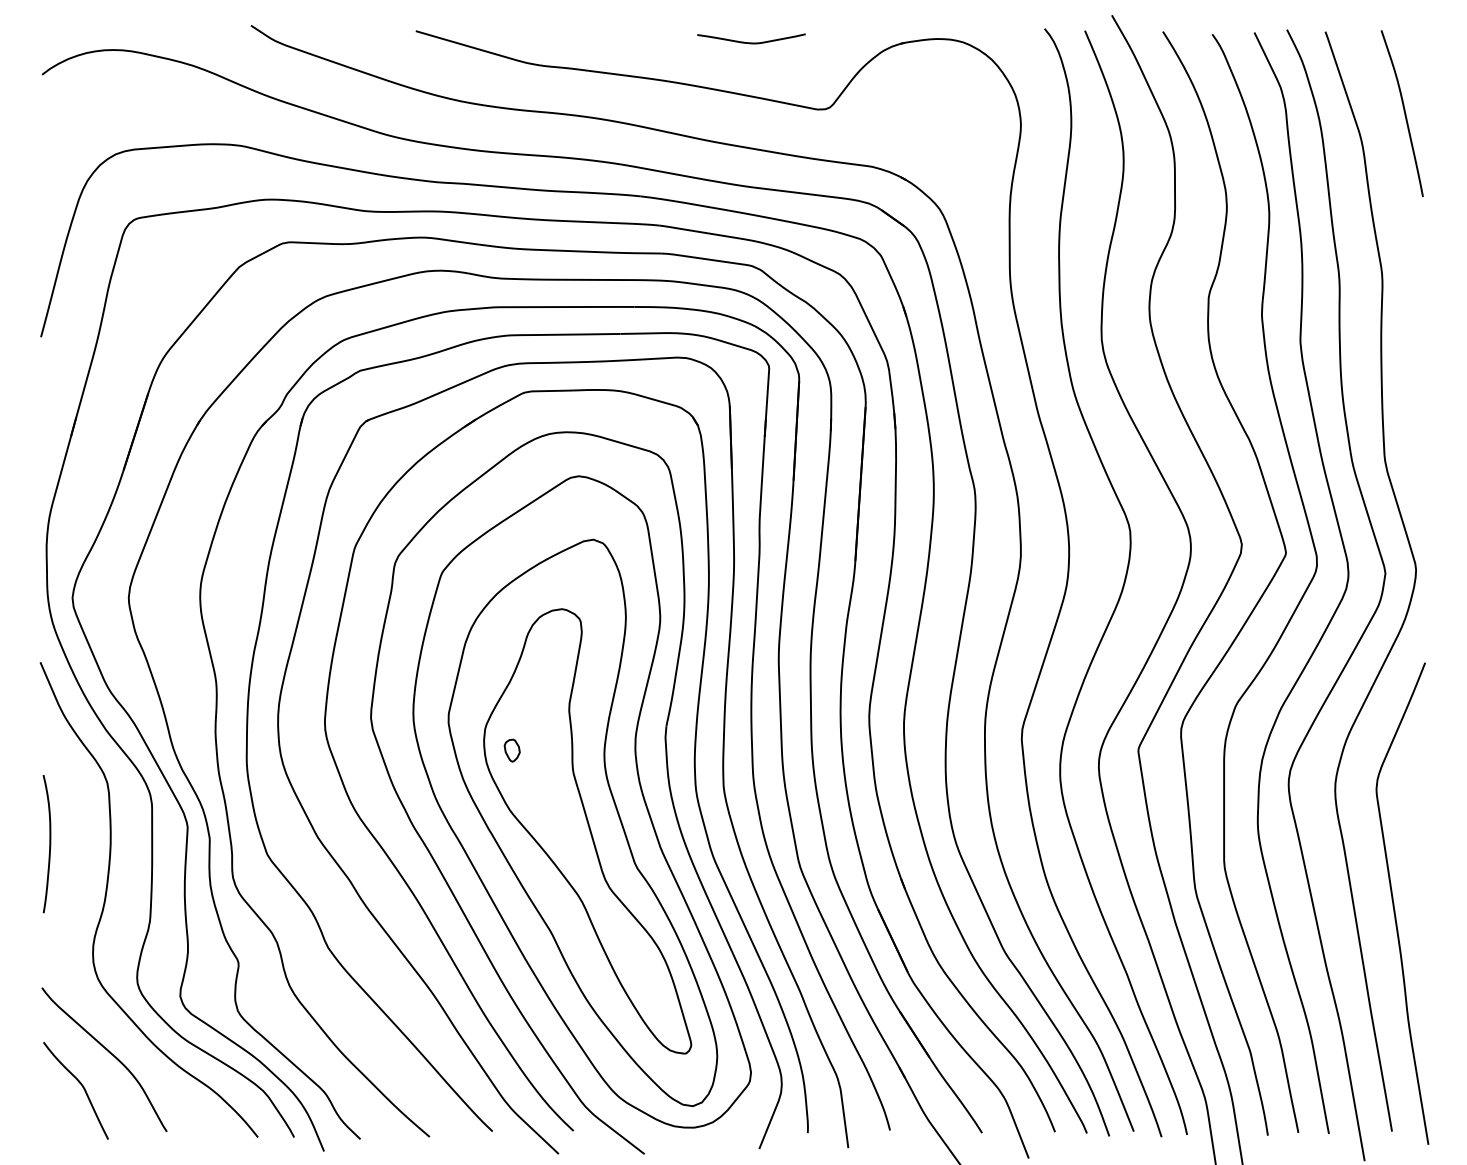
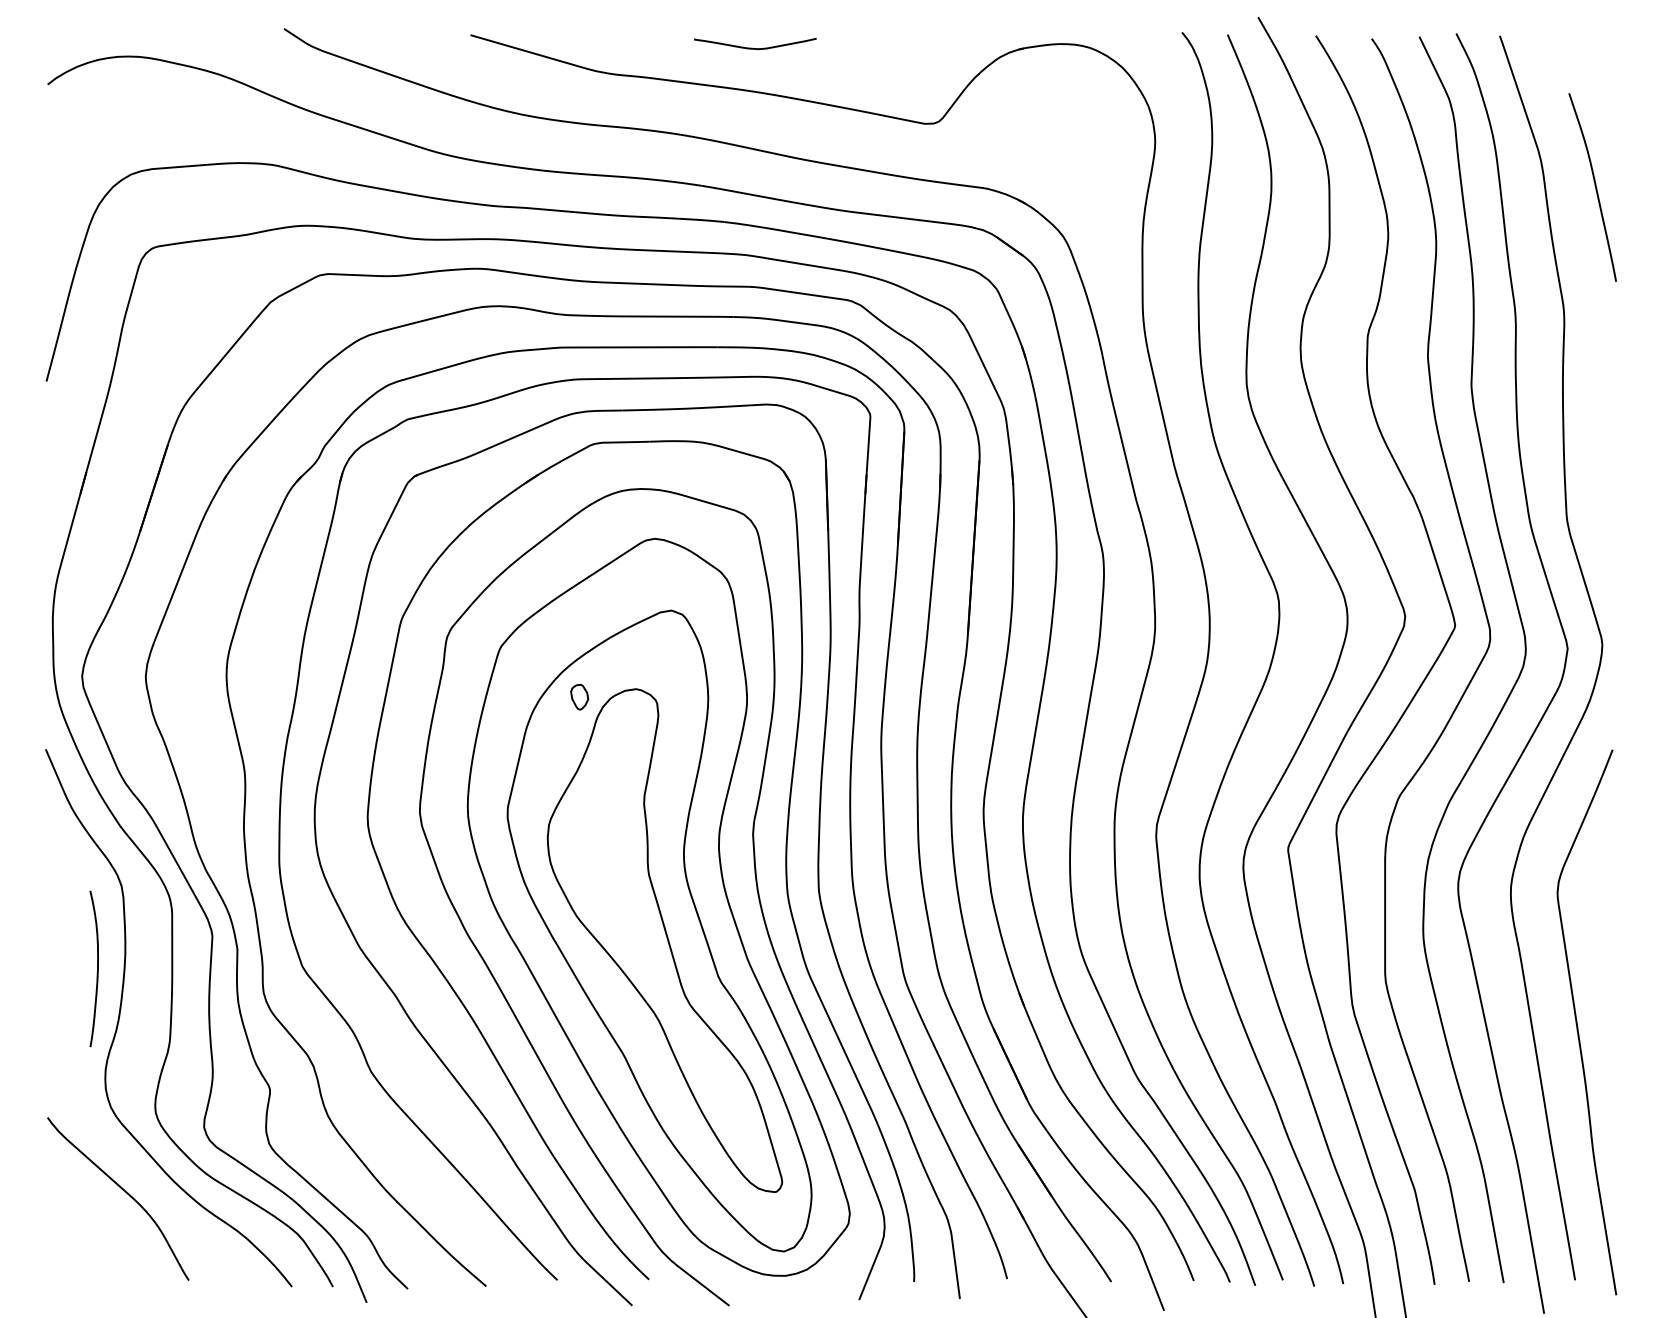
curve: (748, 42) -> (752, 47), moved
curve: (1403, 112) -> (1594, 186), moved
part: (512, 750) -> (579, 697), moved
curve: (49, 843) -> (97, 968), moved
curve: (82, 1087) -> (93, 1230), removed

